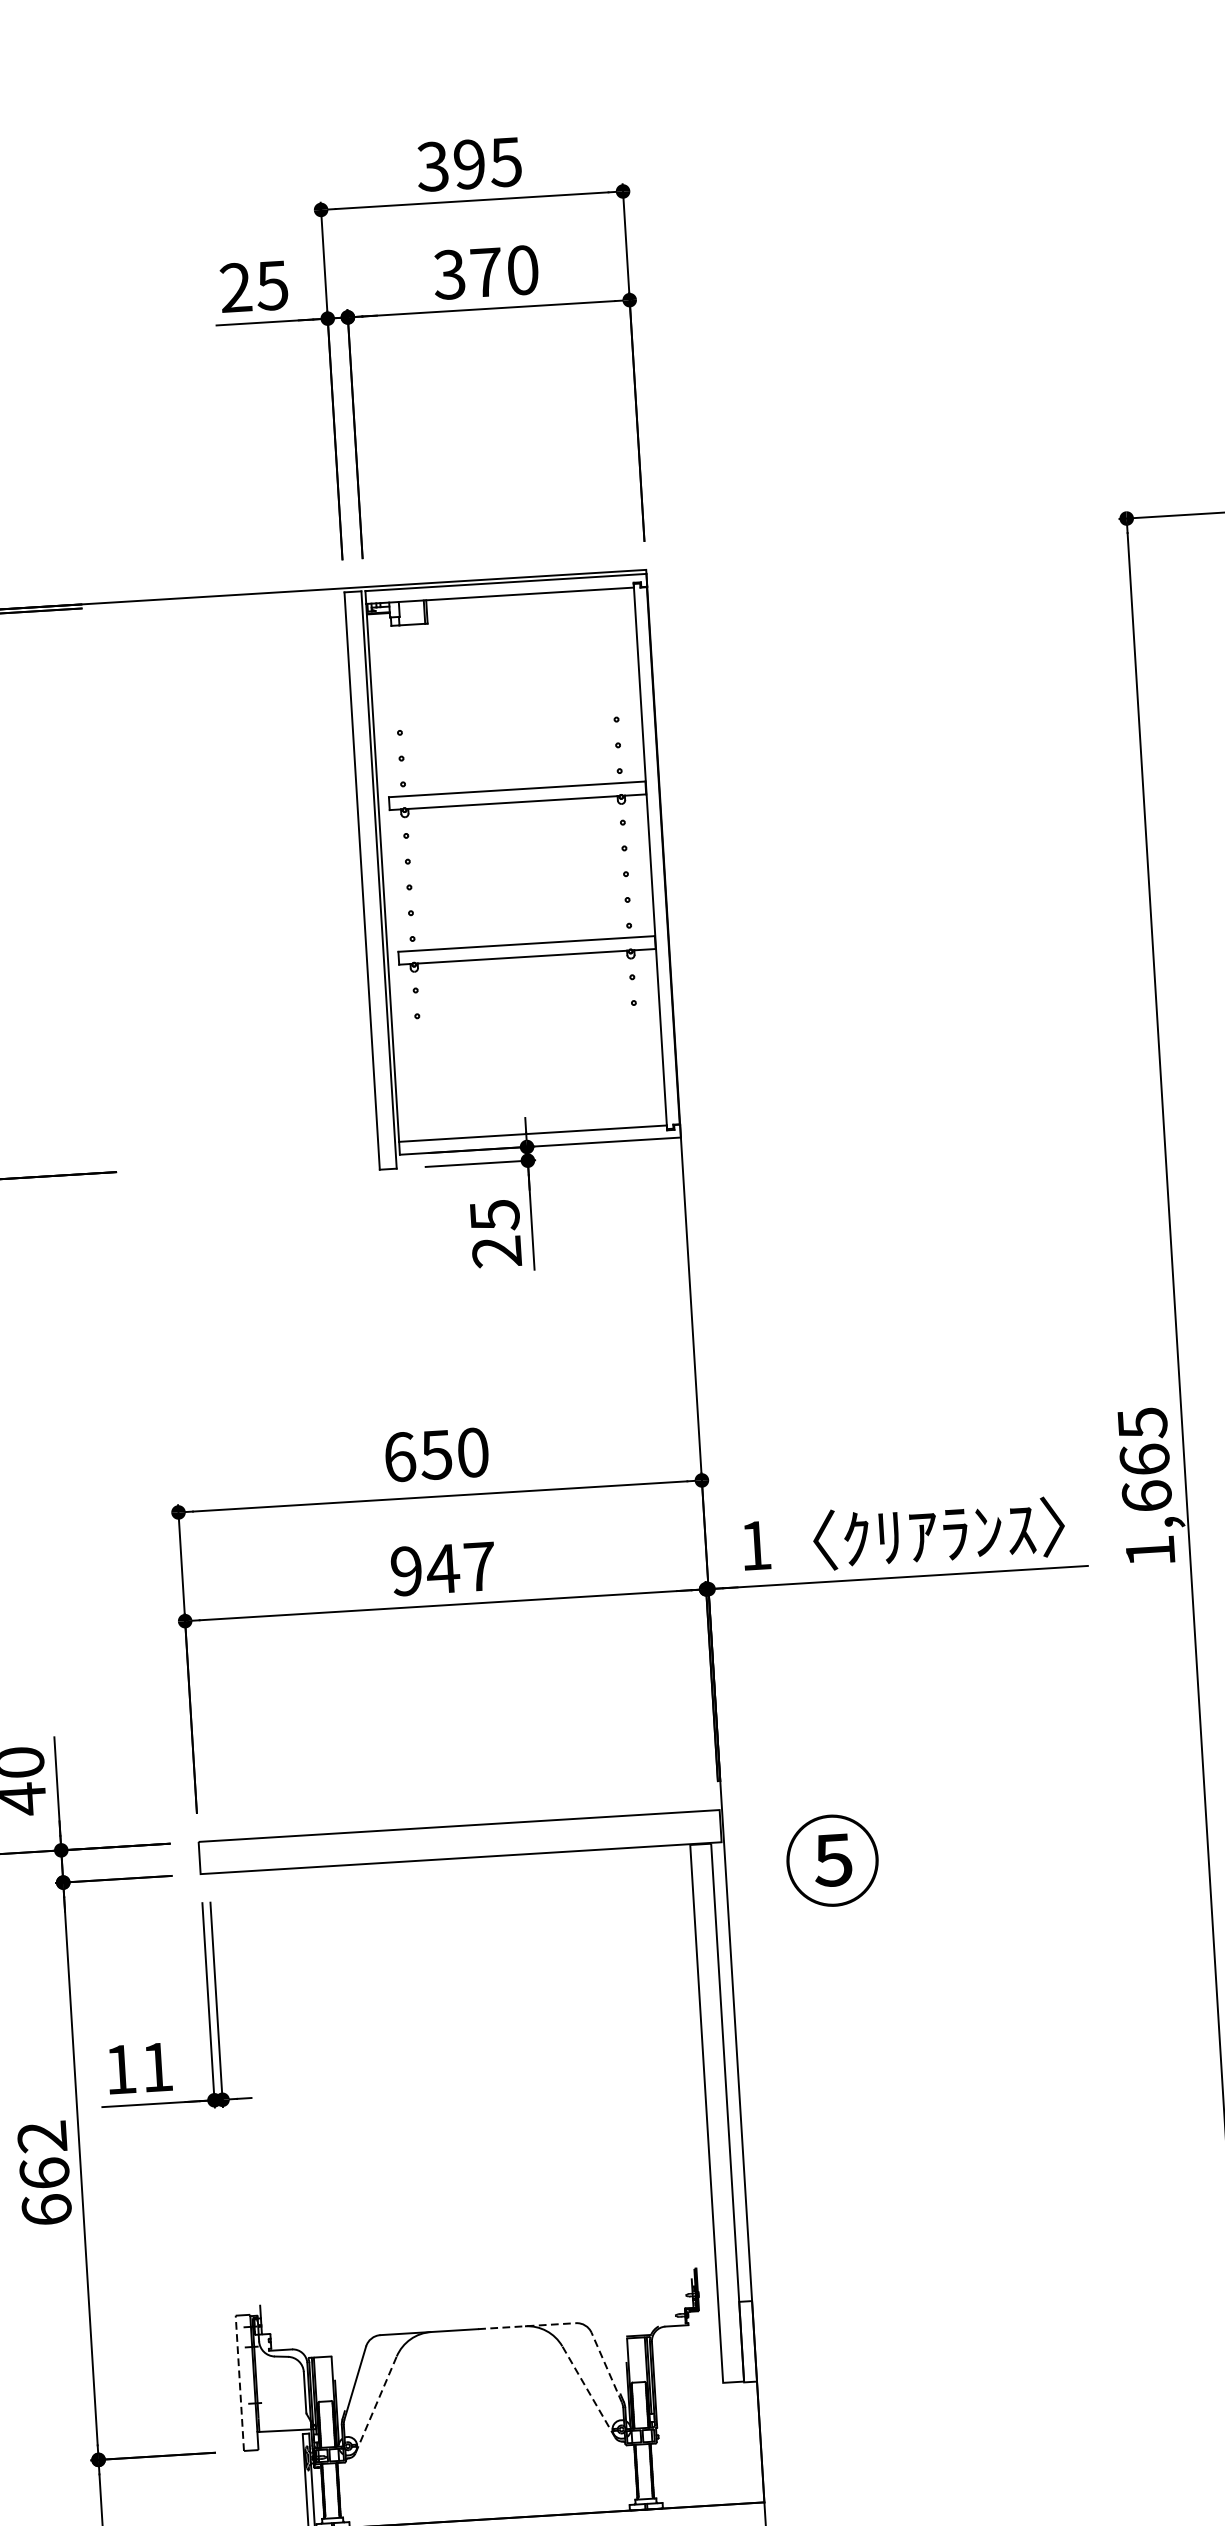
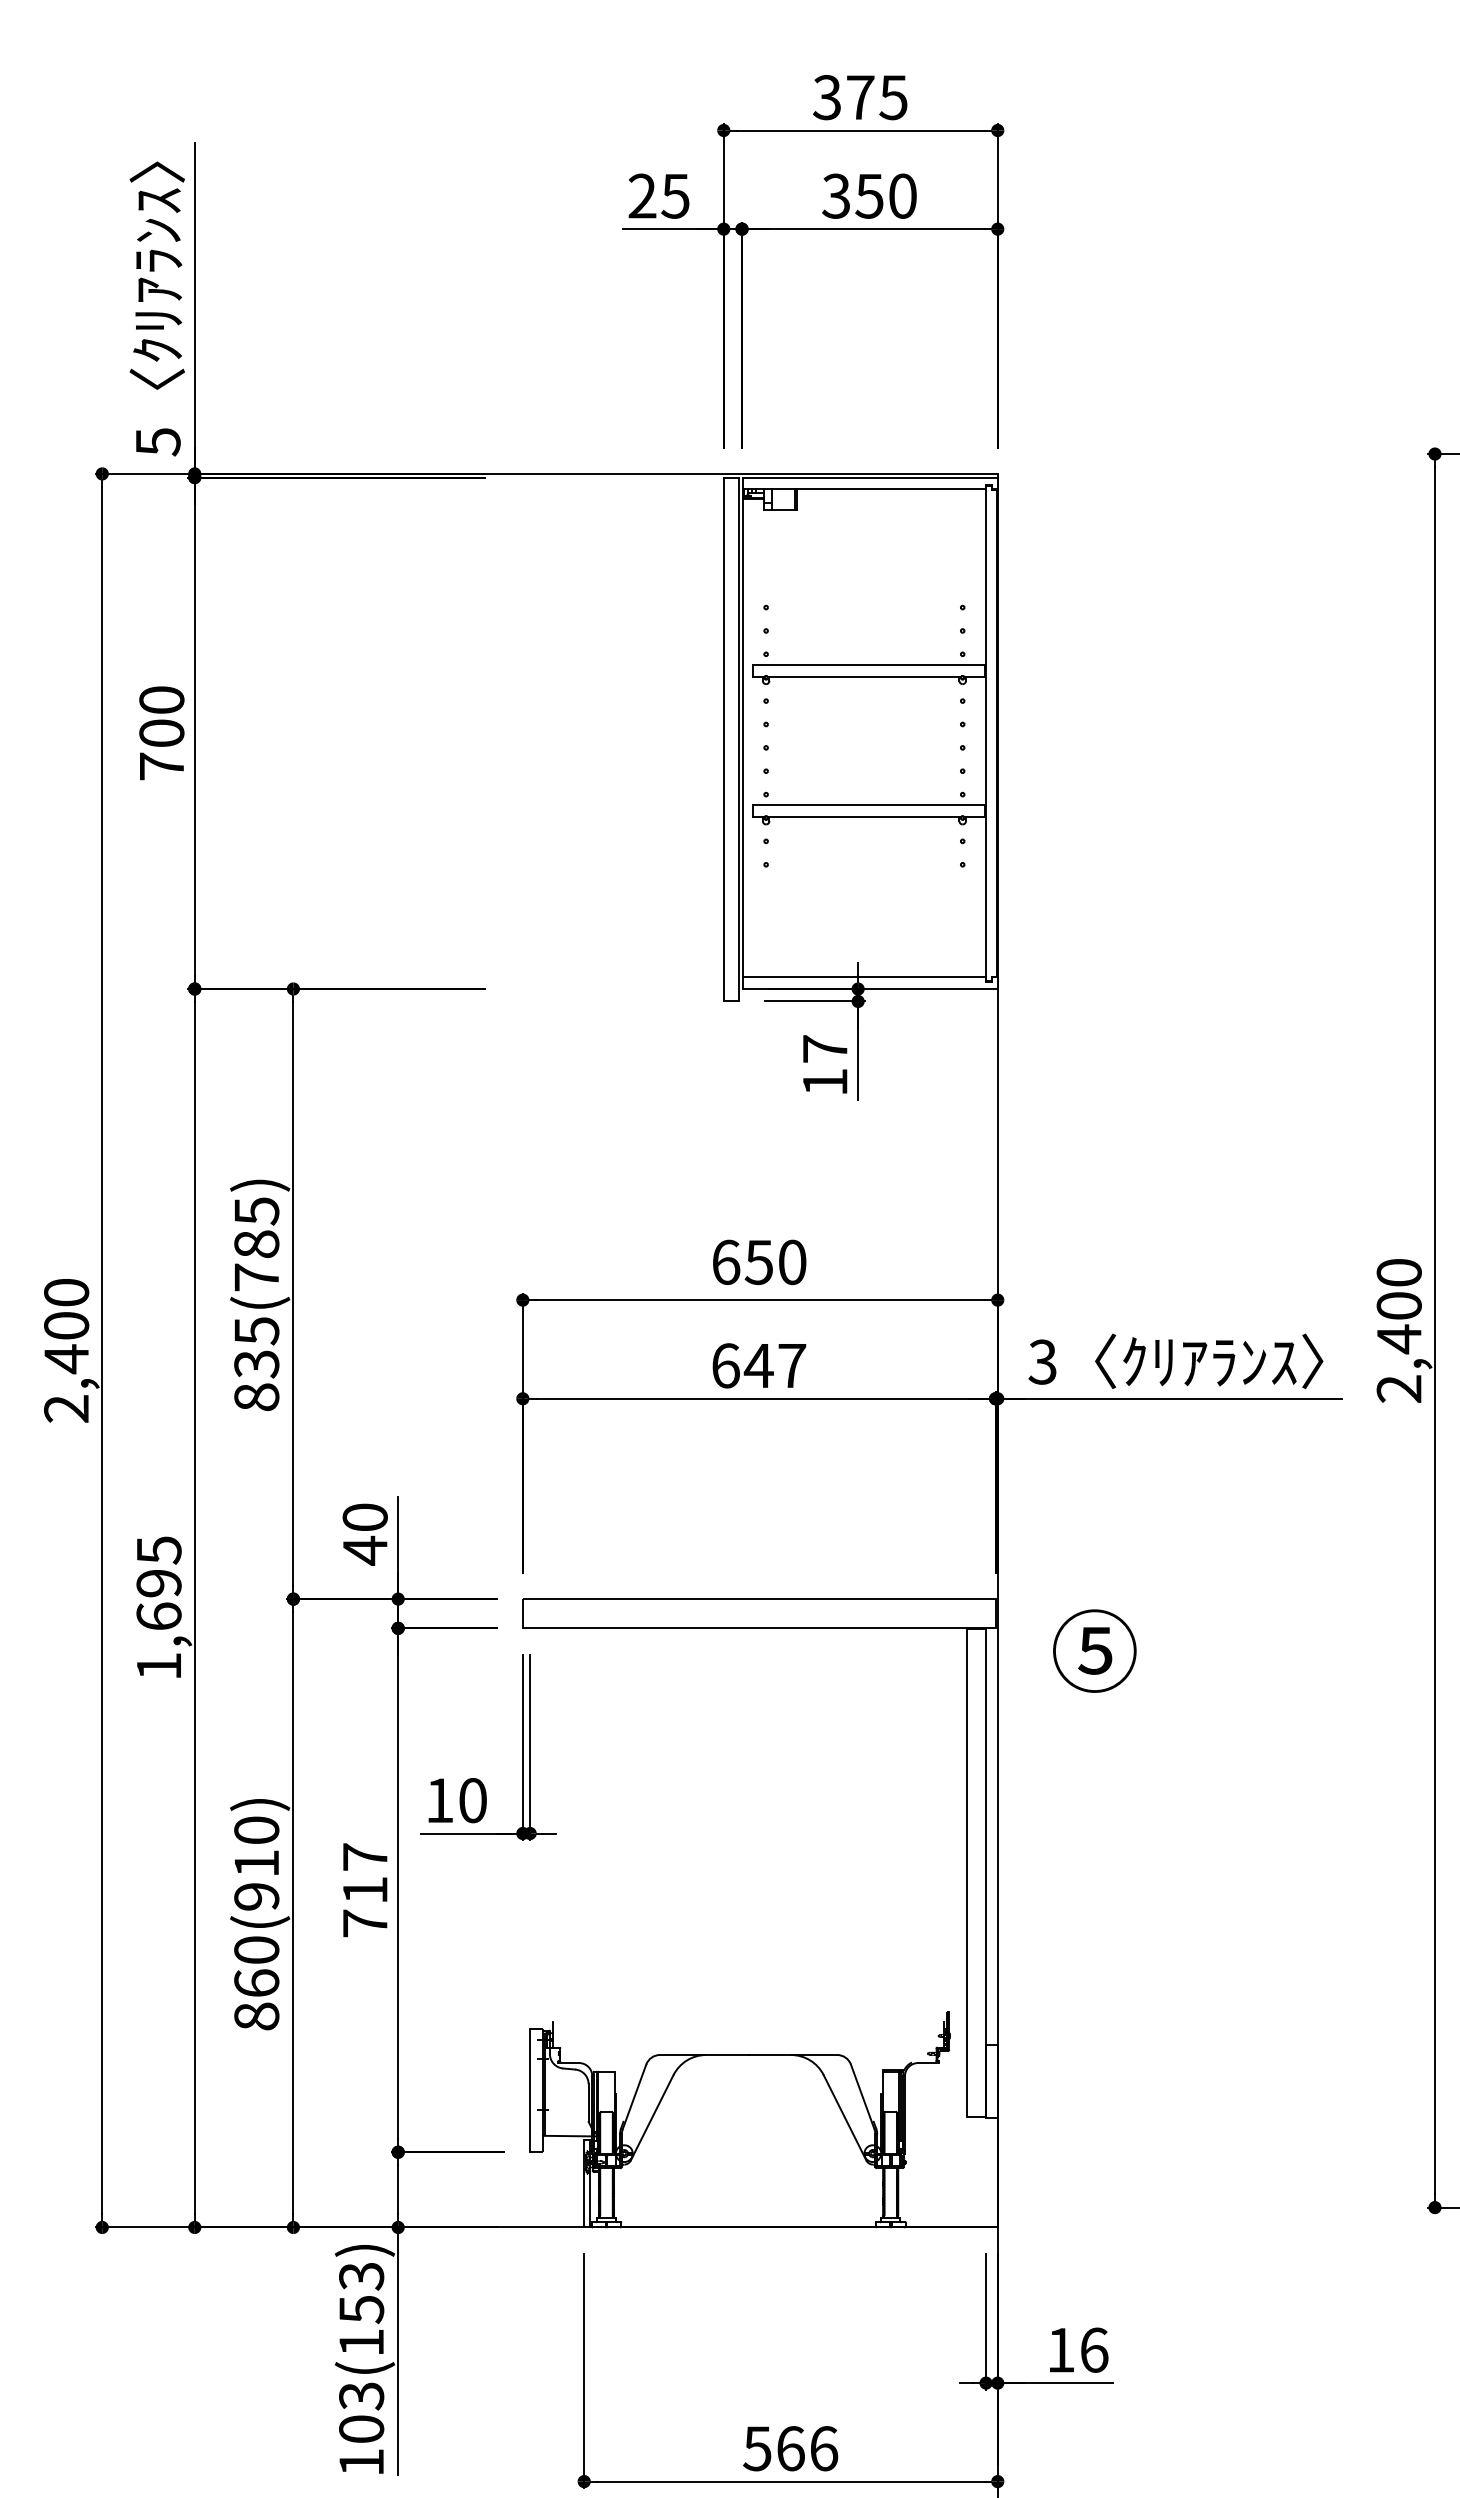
text: (469, 164) -> (860, 97), 395 -> 375
text: (486, 272) -> (869, 196), 370 -> 350
text: (495, 1233) -> (824, 1065), 25 -> 17
text: (1145, 1486) -> (1398, 1330), 1,665 -> 2,400
text: (755, 1545) -> (1042, 1361), 1 -> 3
text: (406, 1570) -> (725, 1365), 947 -> 647
text: (156, 2067) -> (472, 1800), 11 -> 10
text: (43, 2173) -> (364, 1890), 662 -> 717
line: (527, 2326) -> (793, 2055), dashed -> solid
line: (606, 2367) -> (862, 2096), dashed -> solid
line: (240, 2382) -> (530, 2090), dashed -> solid
line: (589, 2391) -> (845, 2117), dashed -> solid
line: (376, 2404) -> (652, 2117), dashed -> solid

